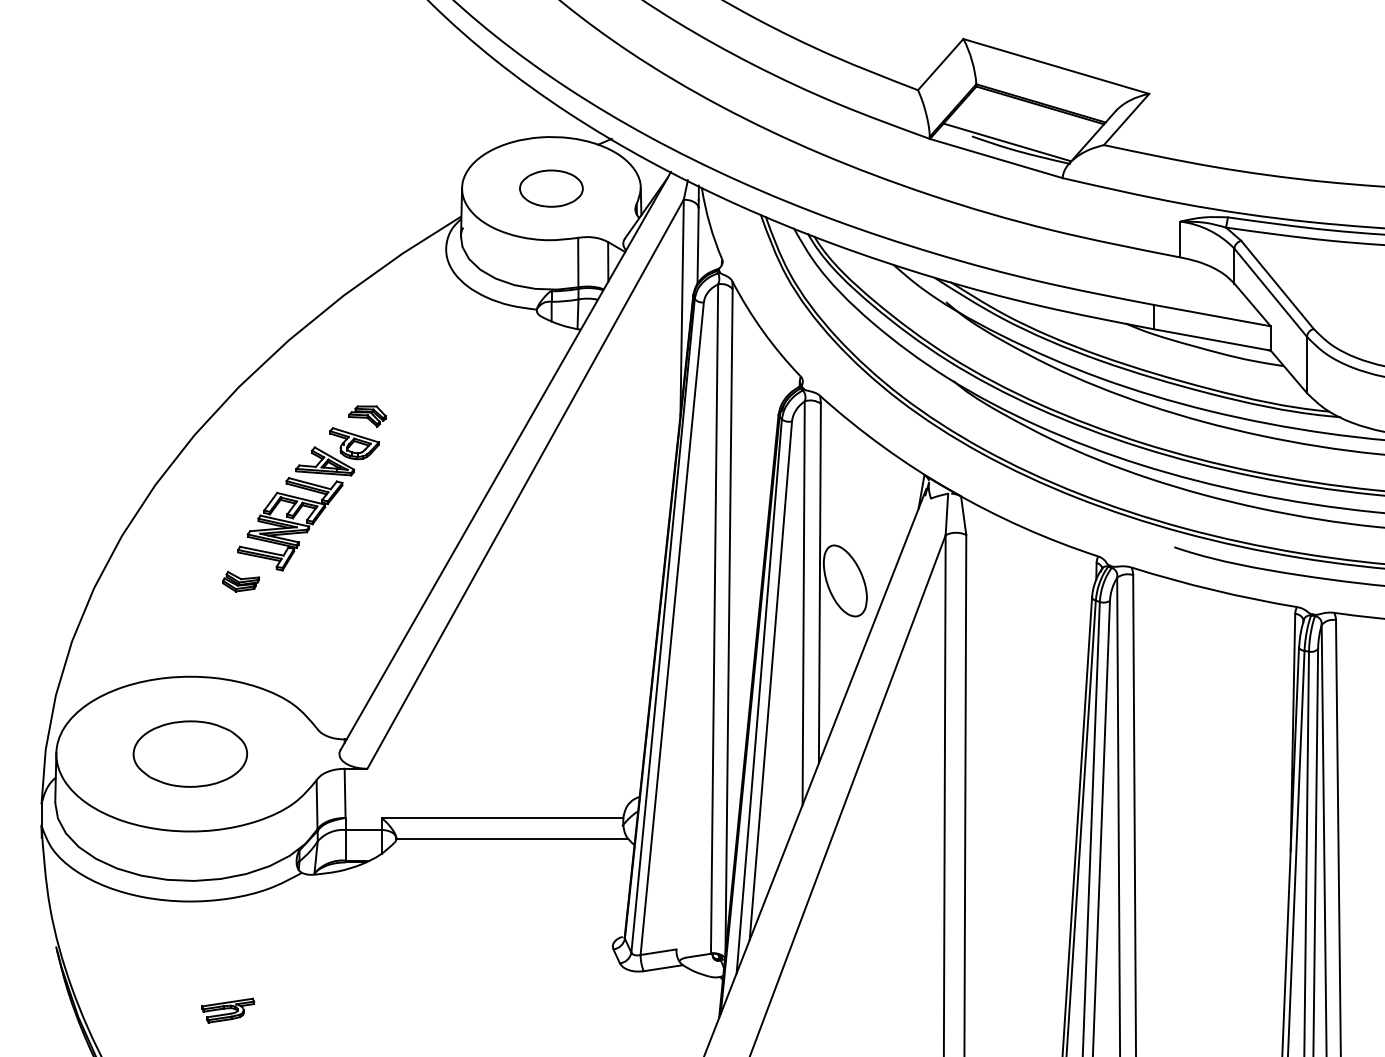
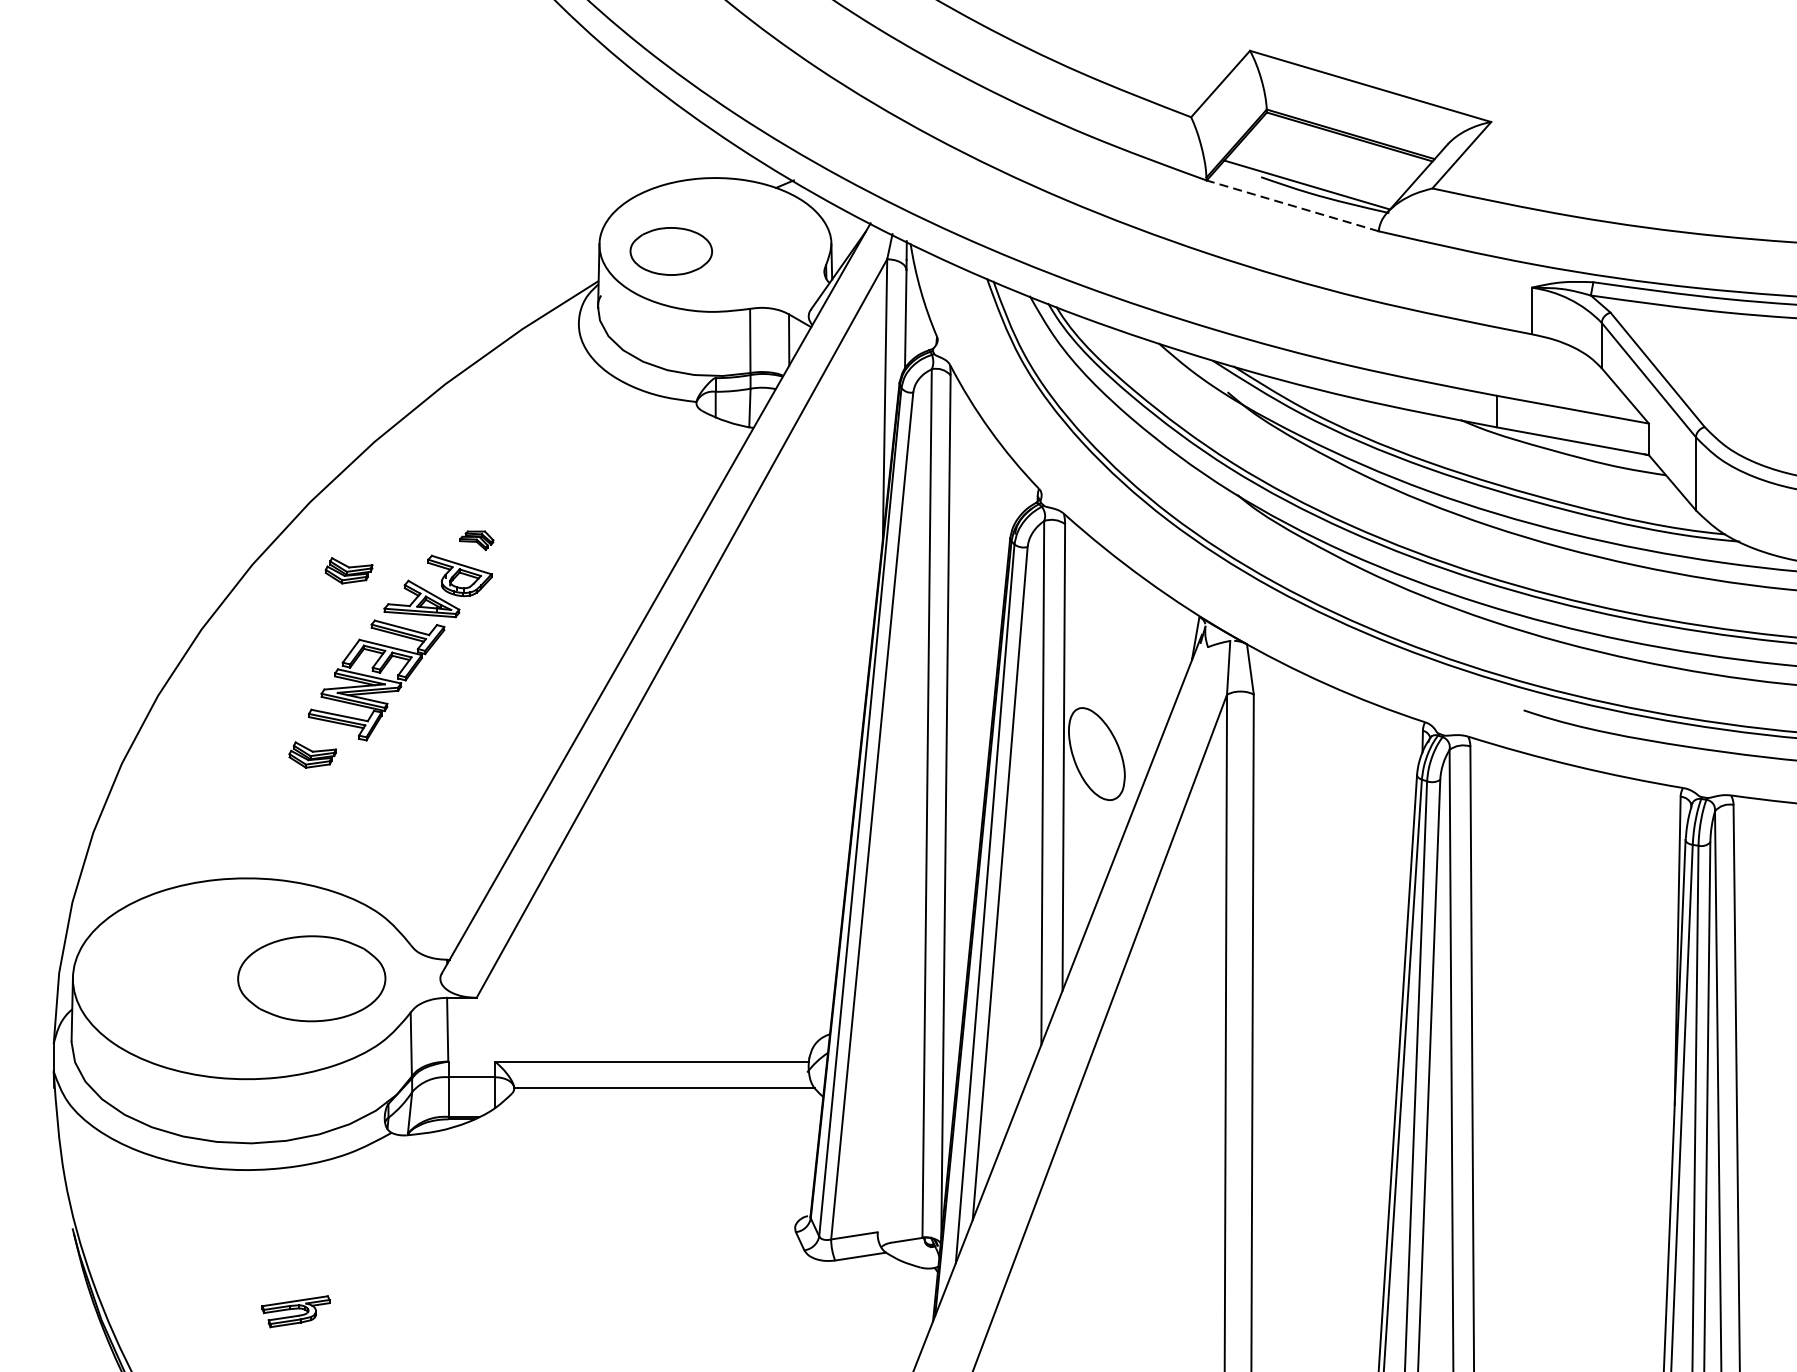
line: (995, 158) -> (1291, 205), solid -> dashed
part: (551, 188) -> (671, 251), moved
part: (367, 416) -> (476, 540), size x0.7
part: (269, 439) -> (349, 570), added
part: (189, 753) -> (310, 977), moved

